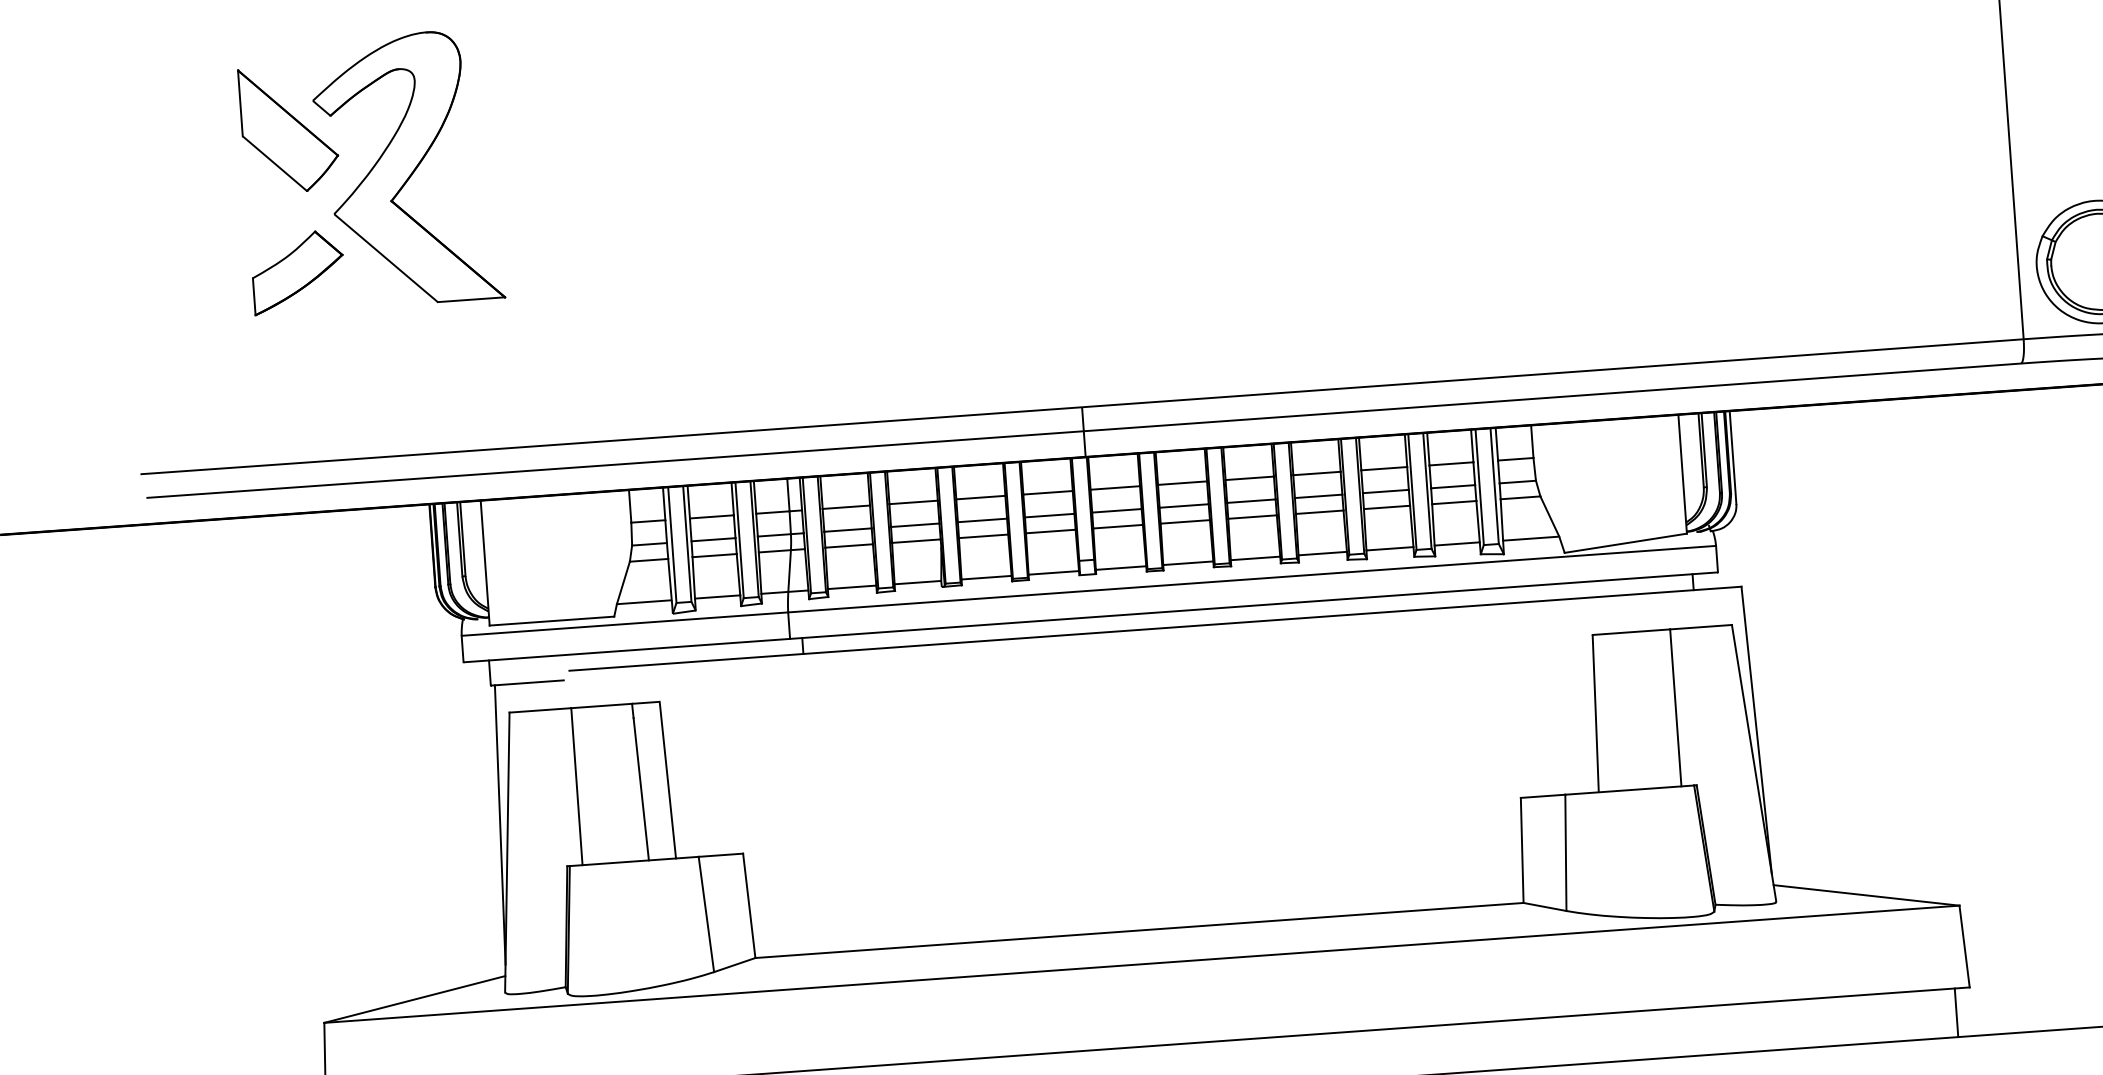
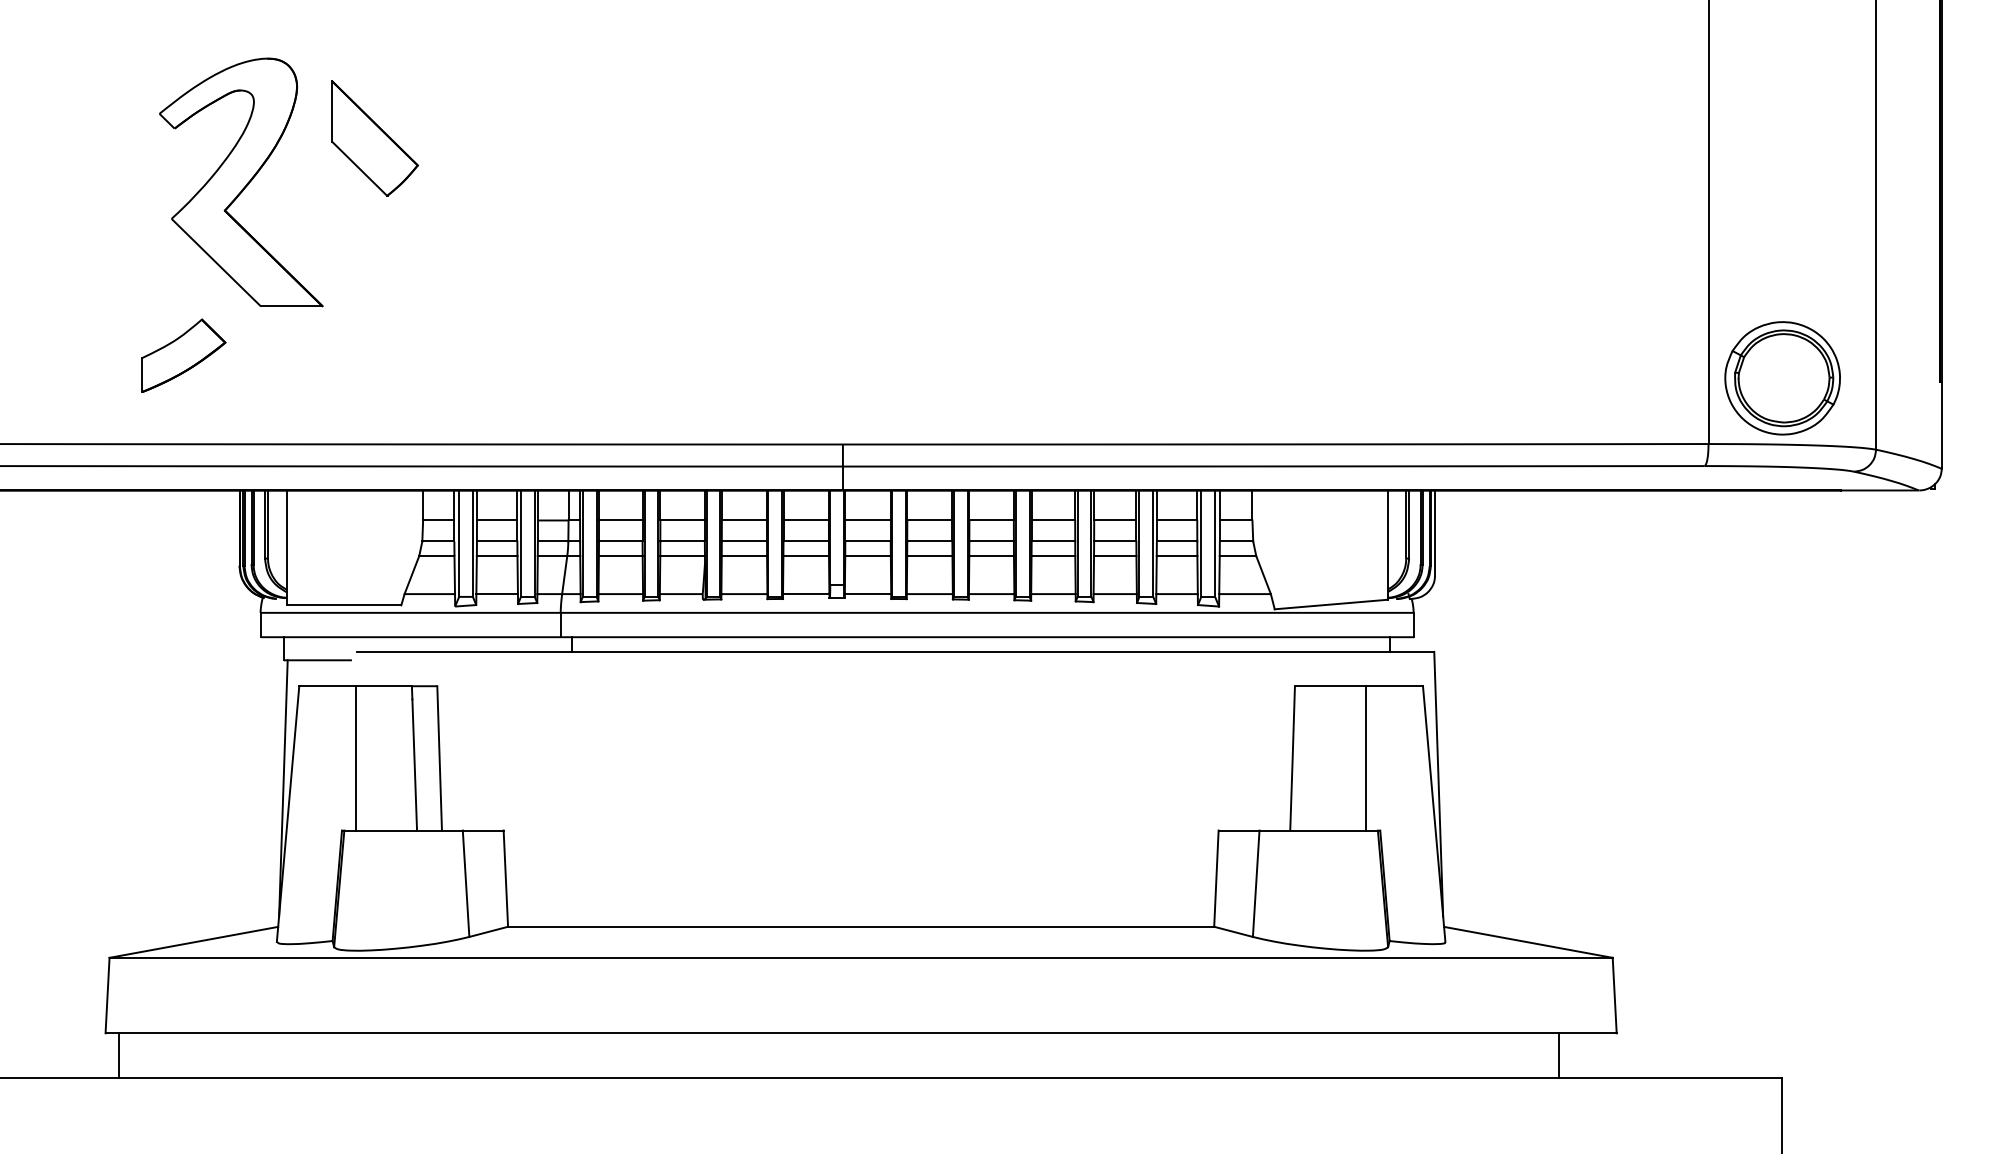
part: (288, 129) -> (374, 138), moved
part: (297, 272) -> (183, 355), moved
line: (1955, 1012) -> (1558, 1055), moved

